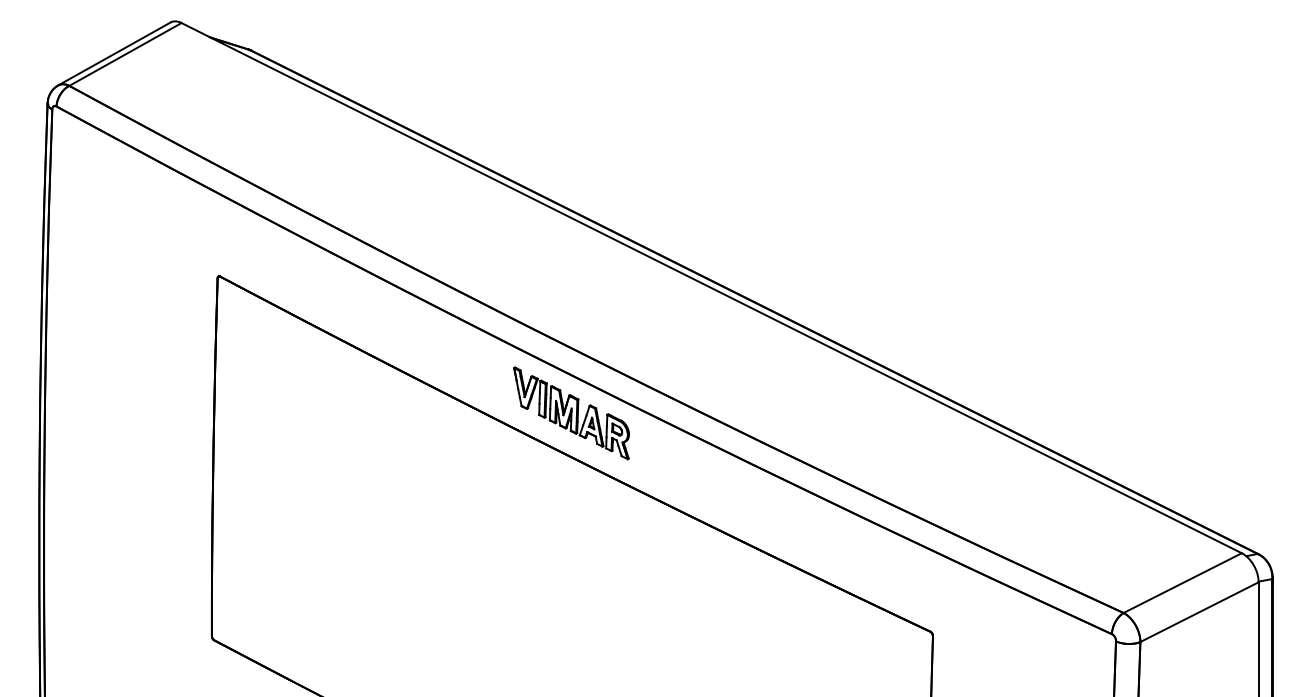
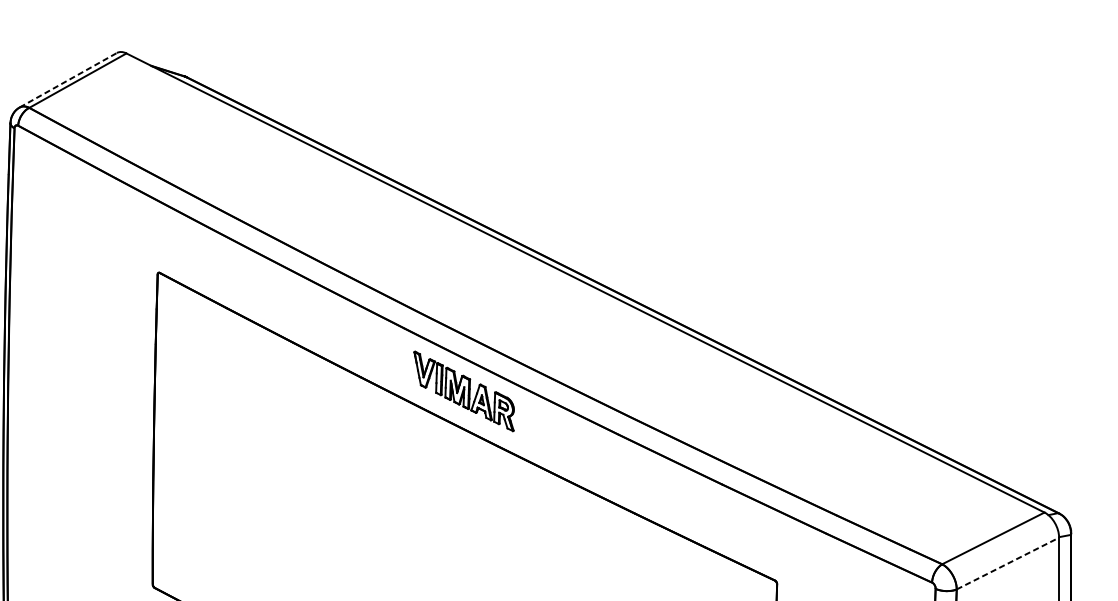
line: (114, 53) -> (68, 79), solid -> dashed
line: (1200, 611) -> (1008, 562), solid -> dashed

